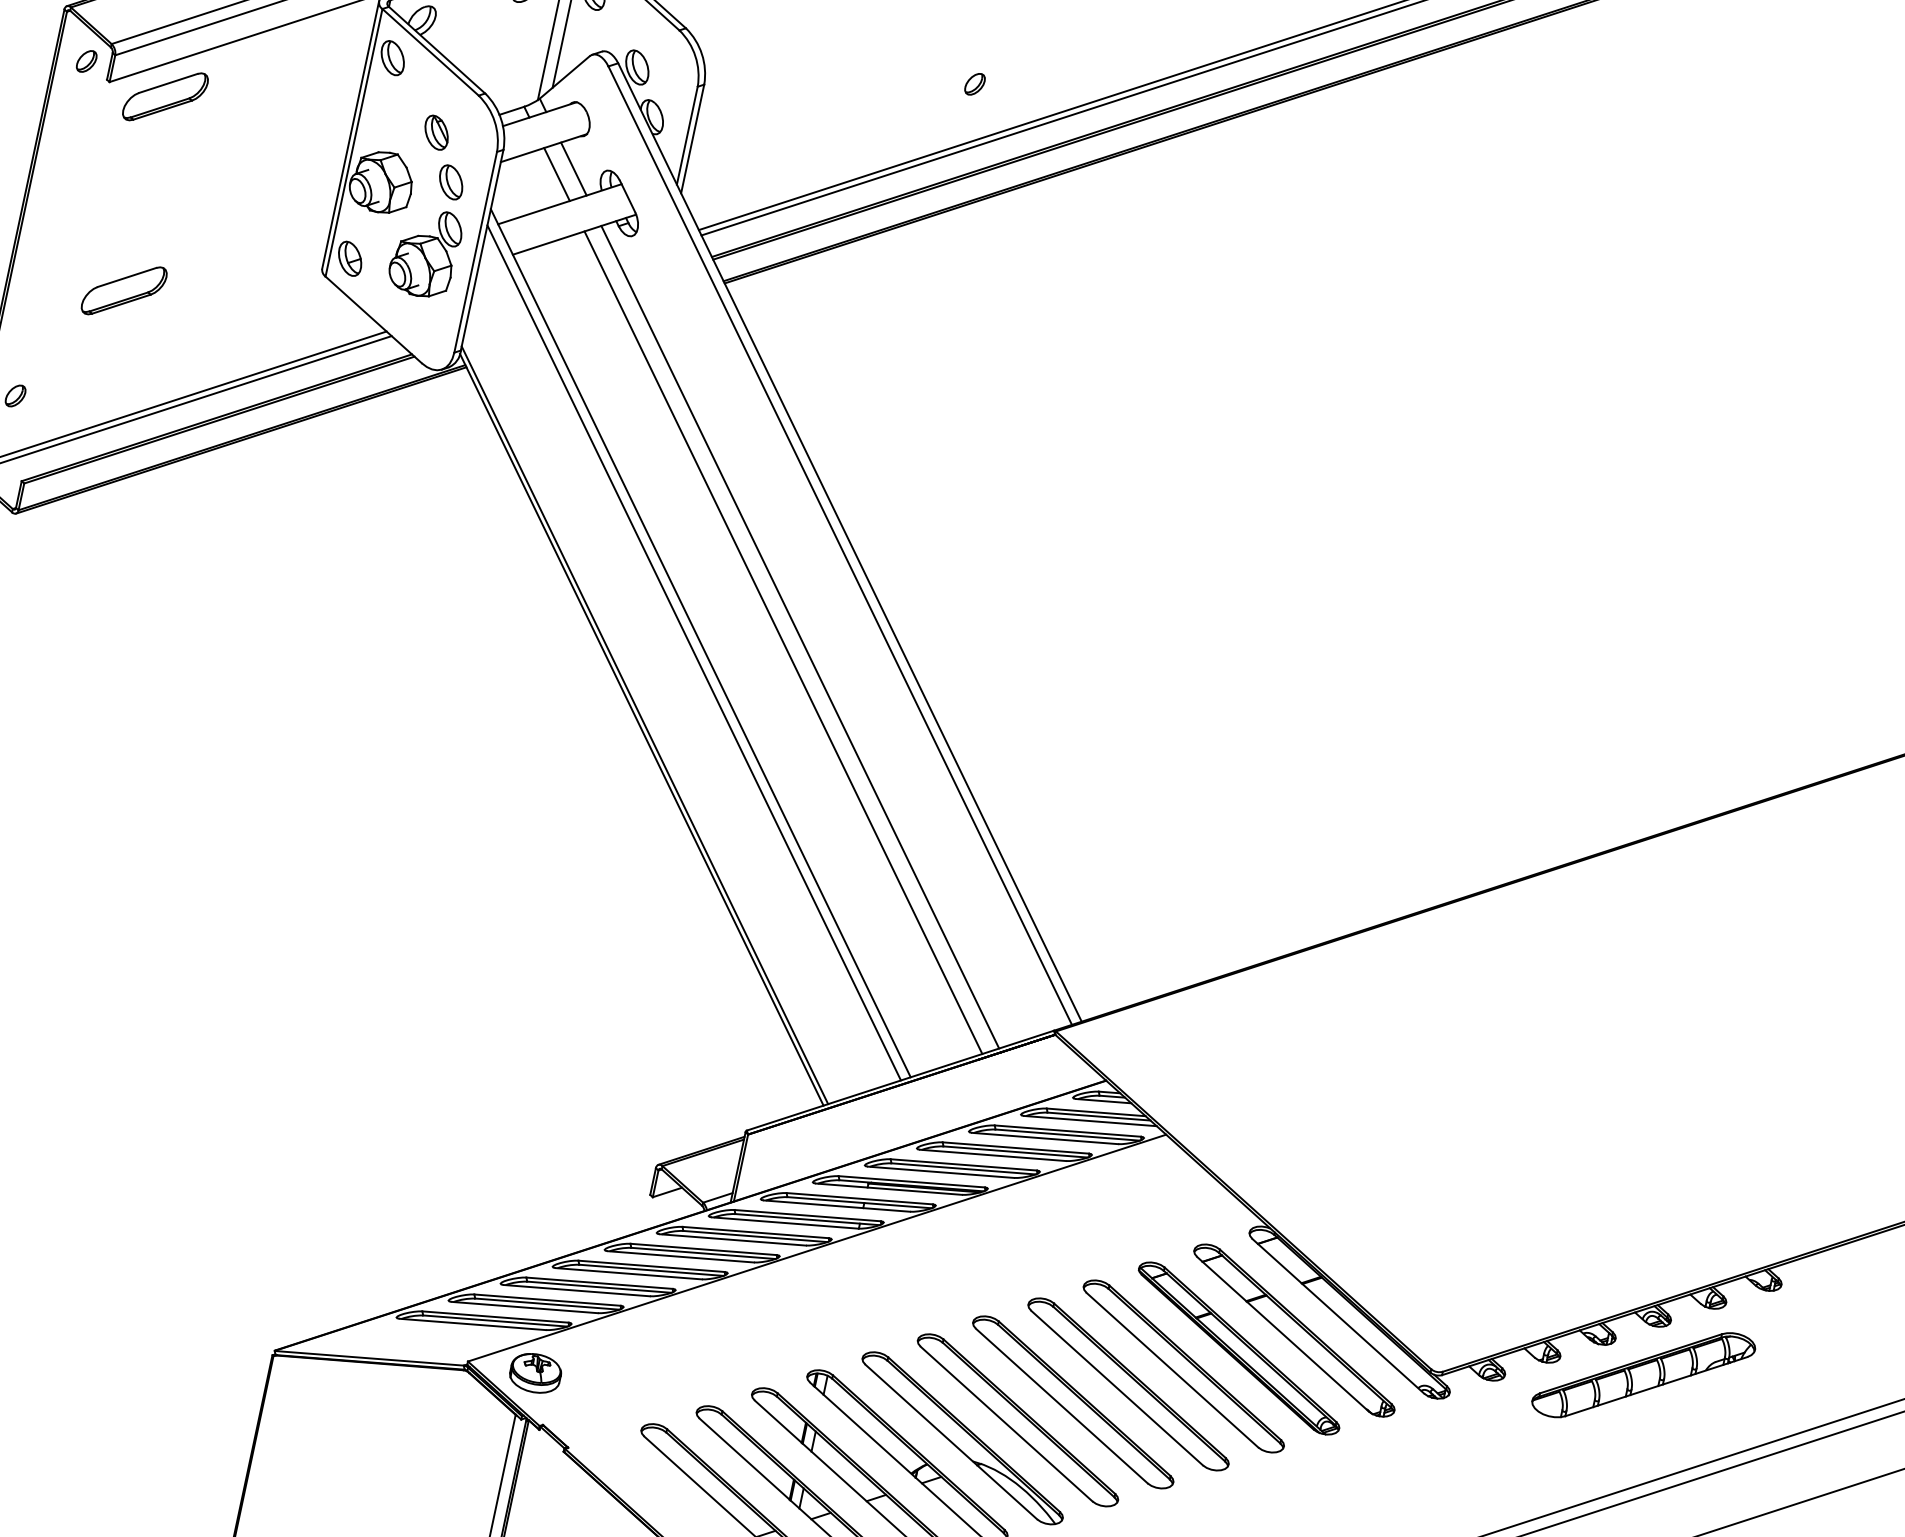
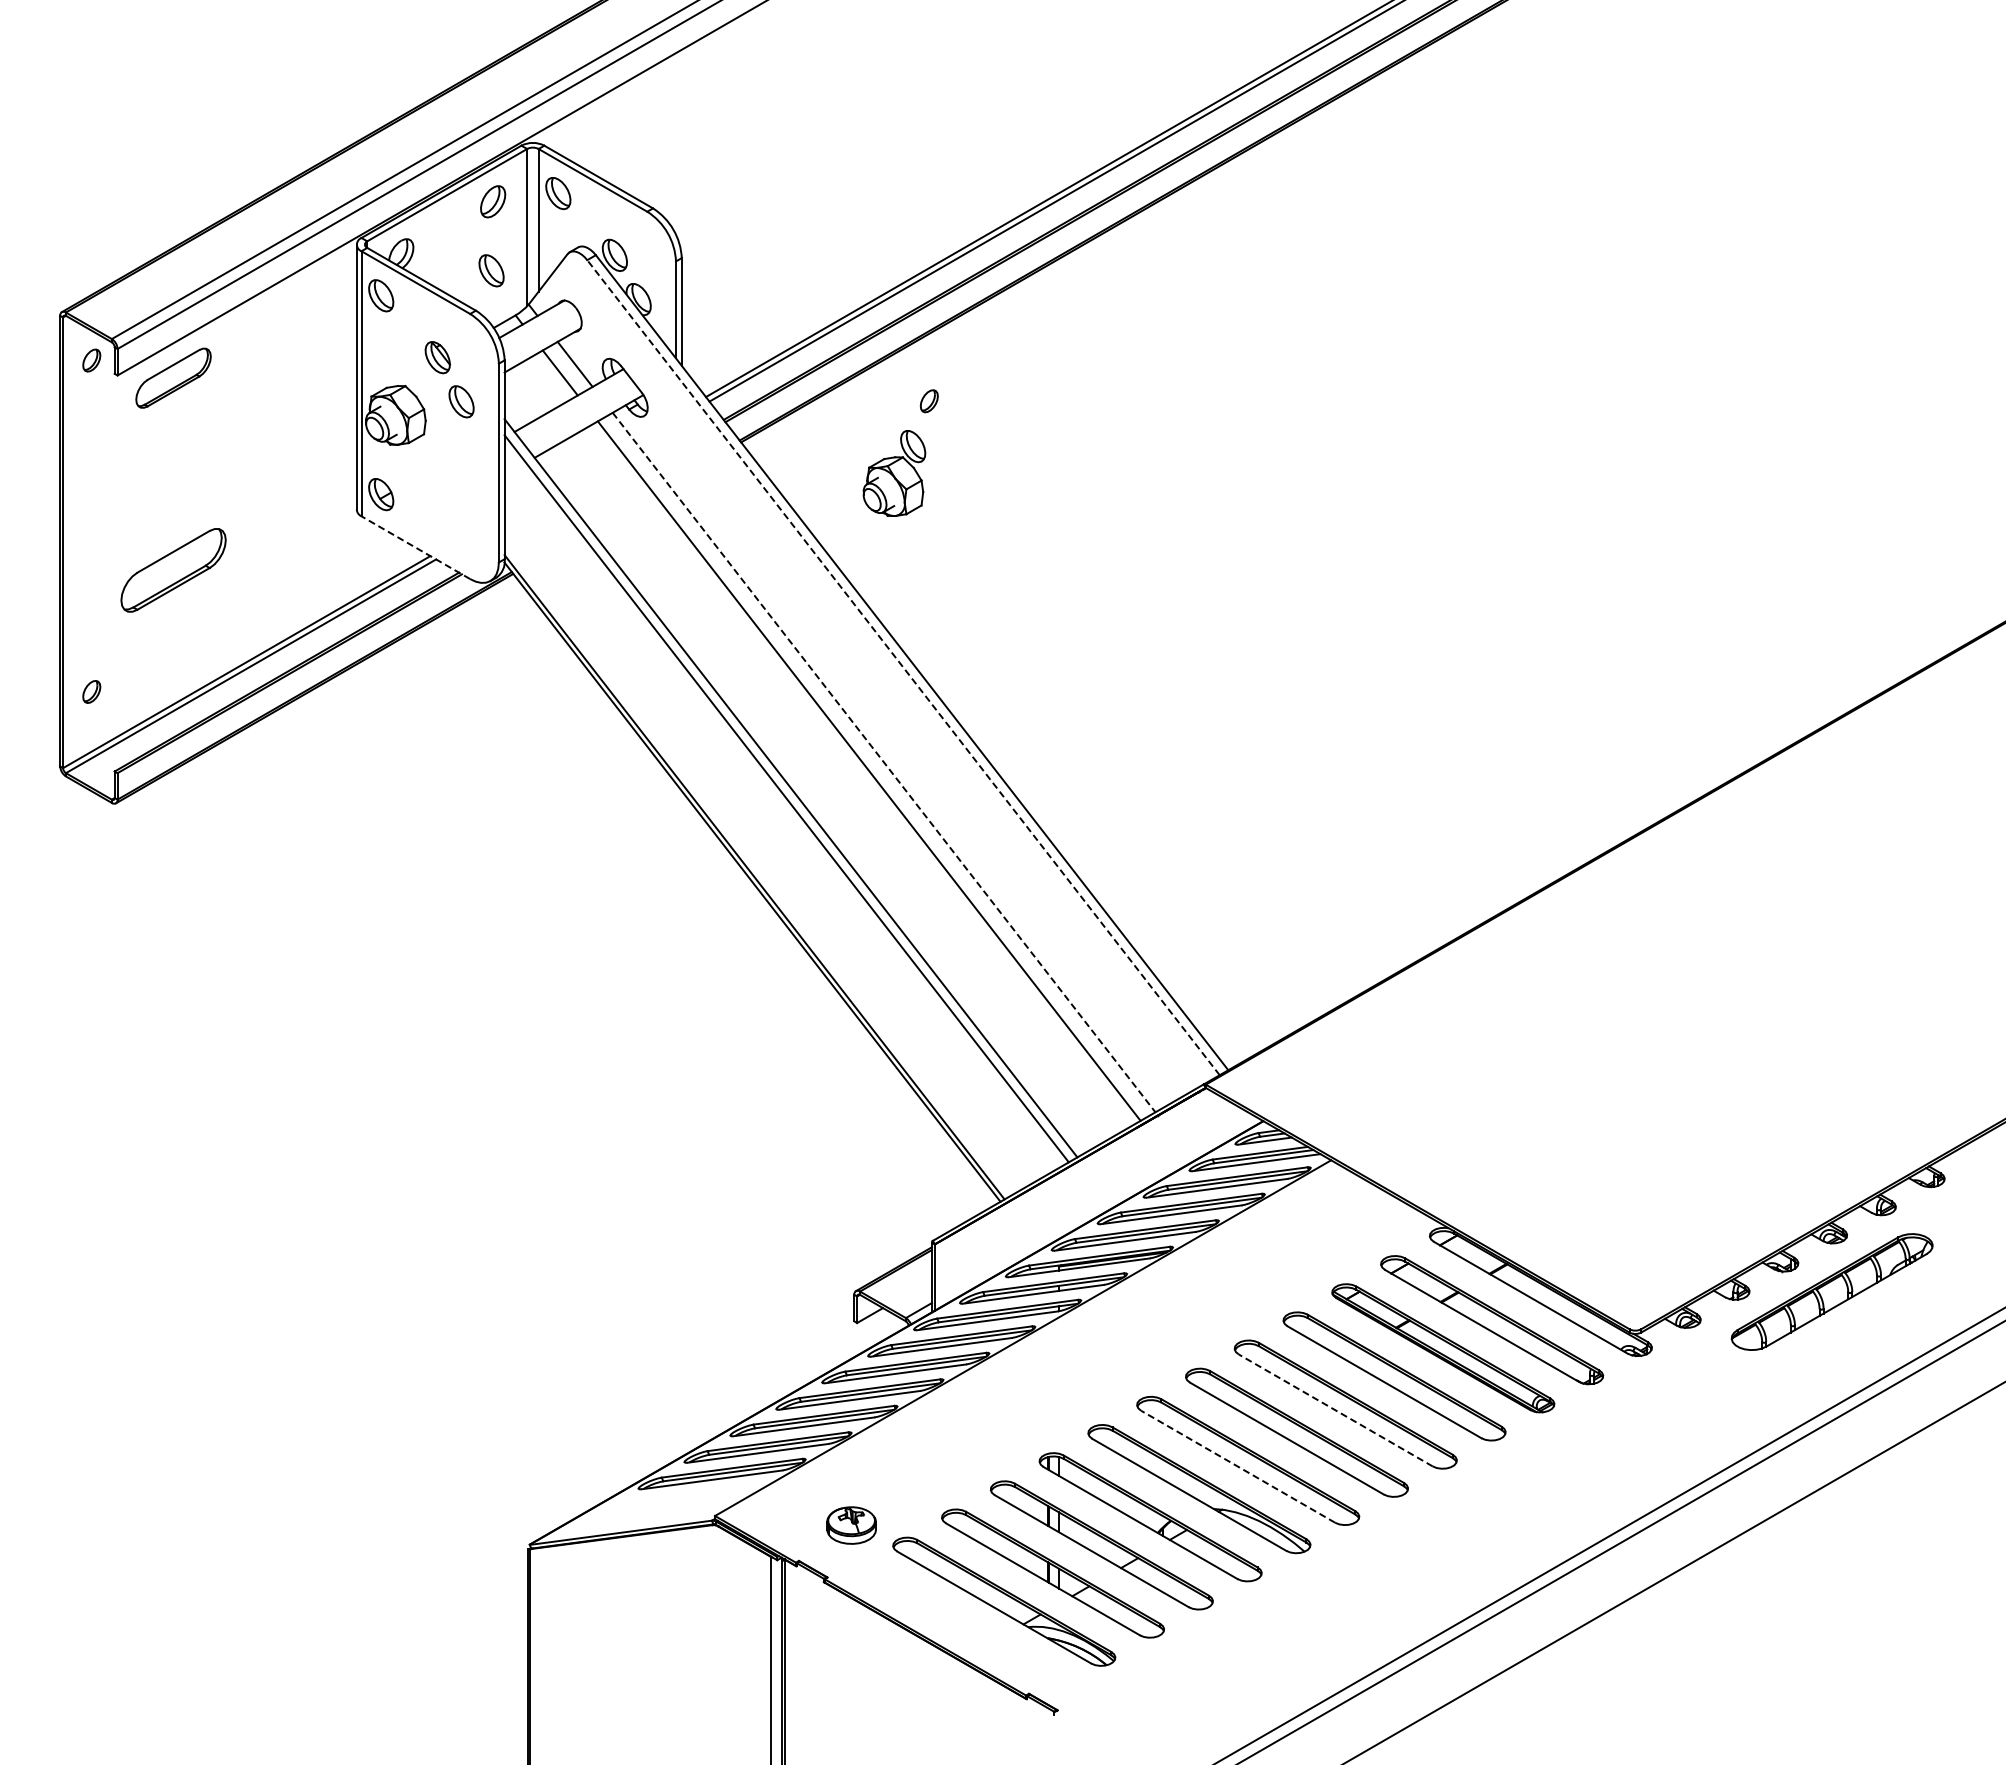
part: (509, 56) -> (491, 270), added
part: (974, 84) -> (928, 401), moved
part: (425, 252) -> (894, 473), moved
part: (124, 290) -> (173, 570), size x1.4
line: (373, 319) -> (415, 547), solid -> dashed
line: (840, 545) -> (903, 667), solid -> dashed
line: (800, 637) -> (884, 762), solid -> dashed
part: (535, 1373) -> (851, 1525), moved
line: (1116, 1388) -> (1335, 1410), solid -> dashed
line: (1006, 1423) -> (1238, 1466), solid -> dashed

